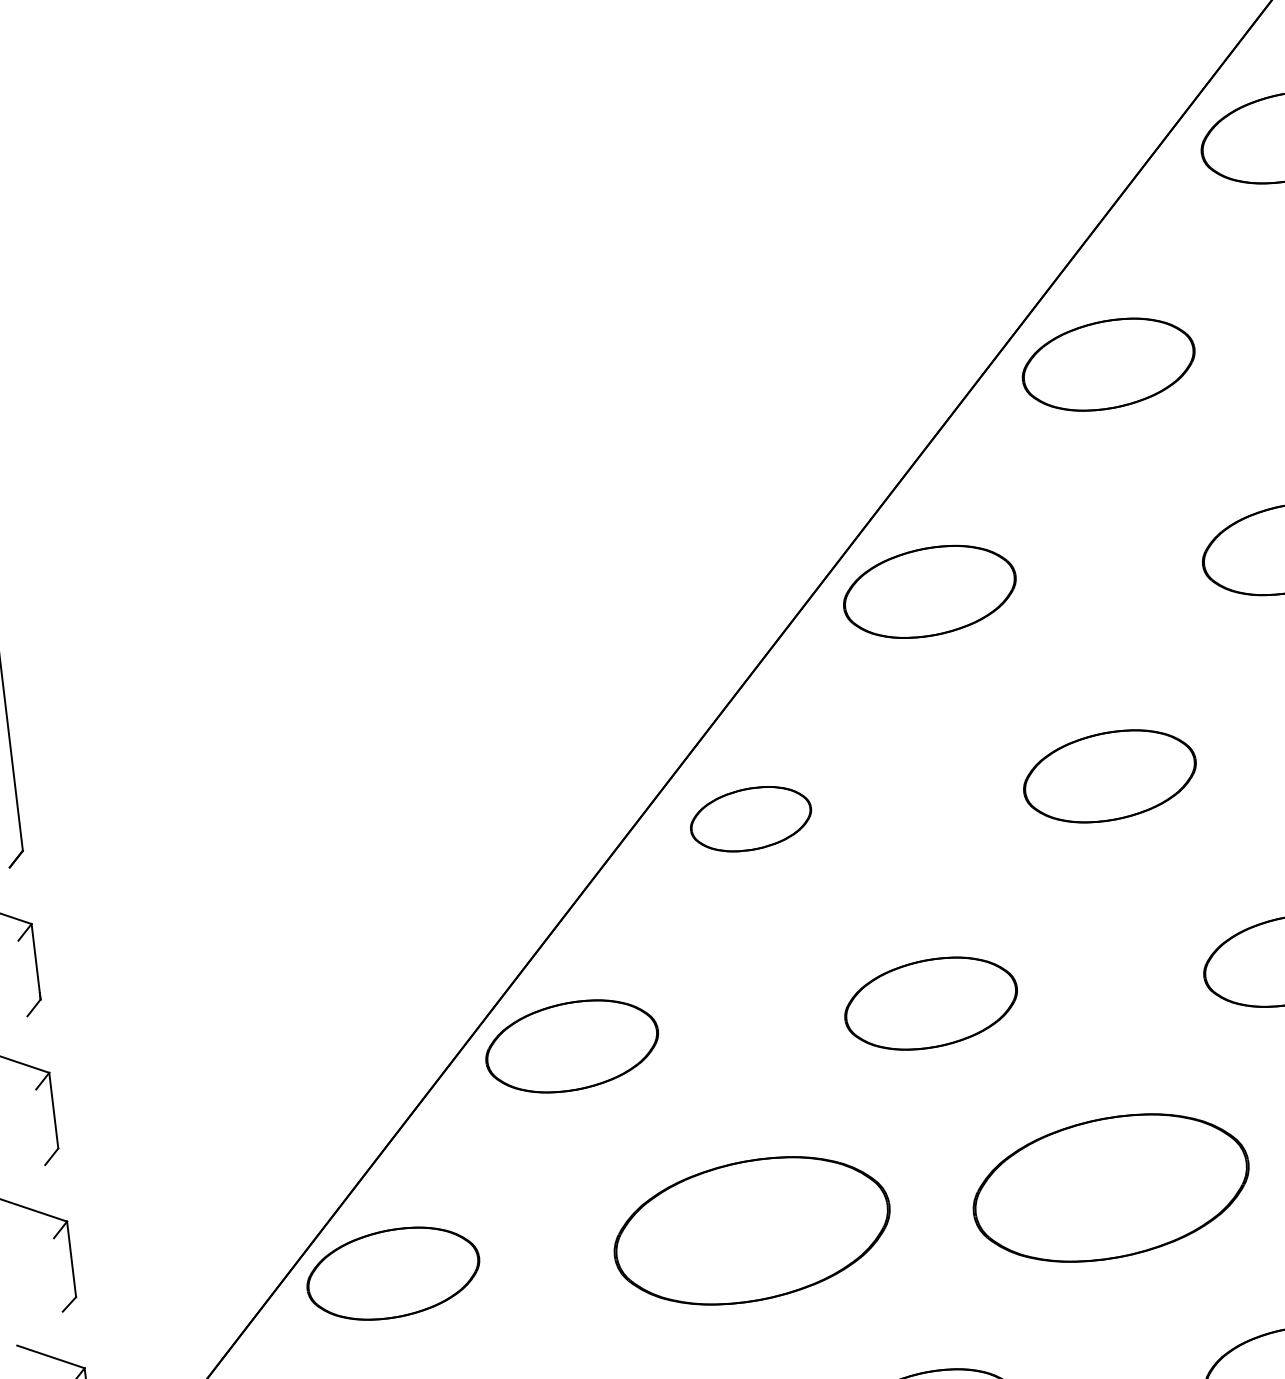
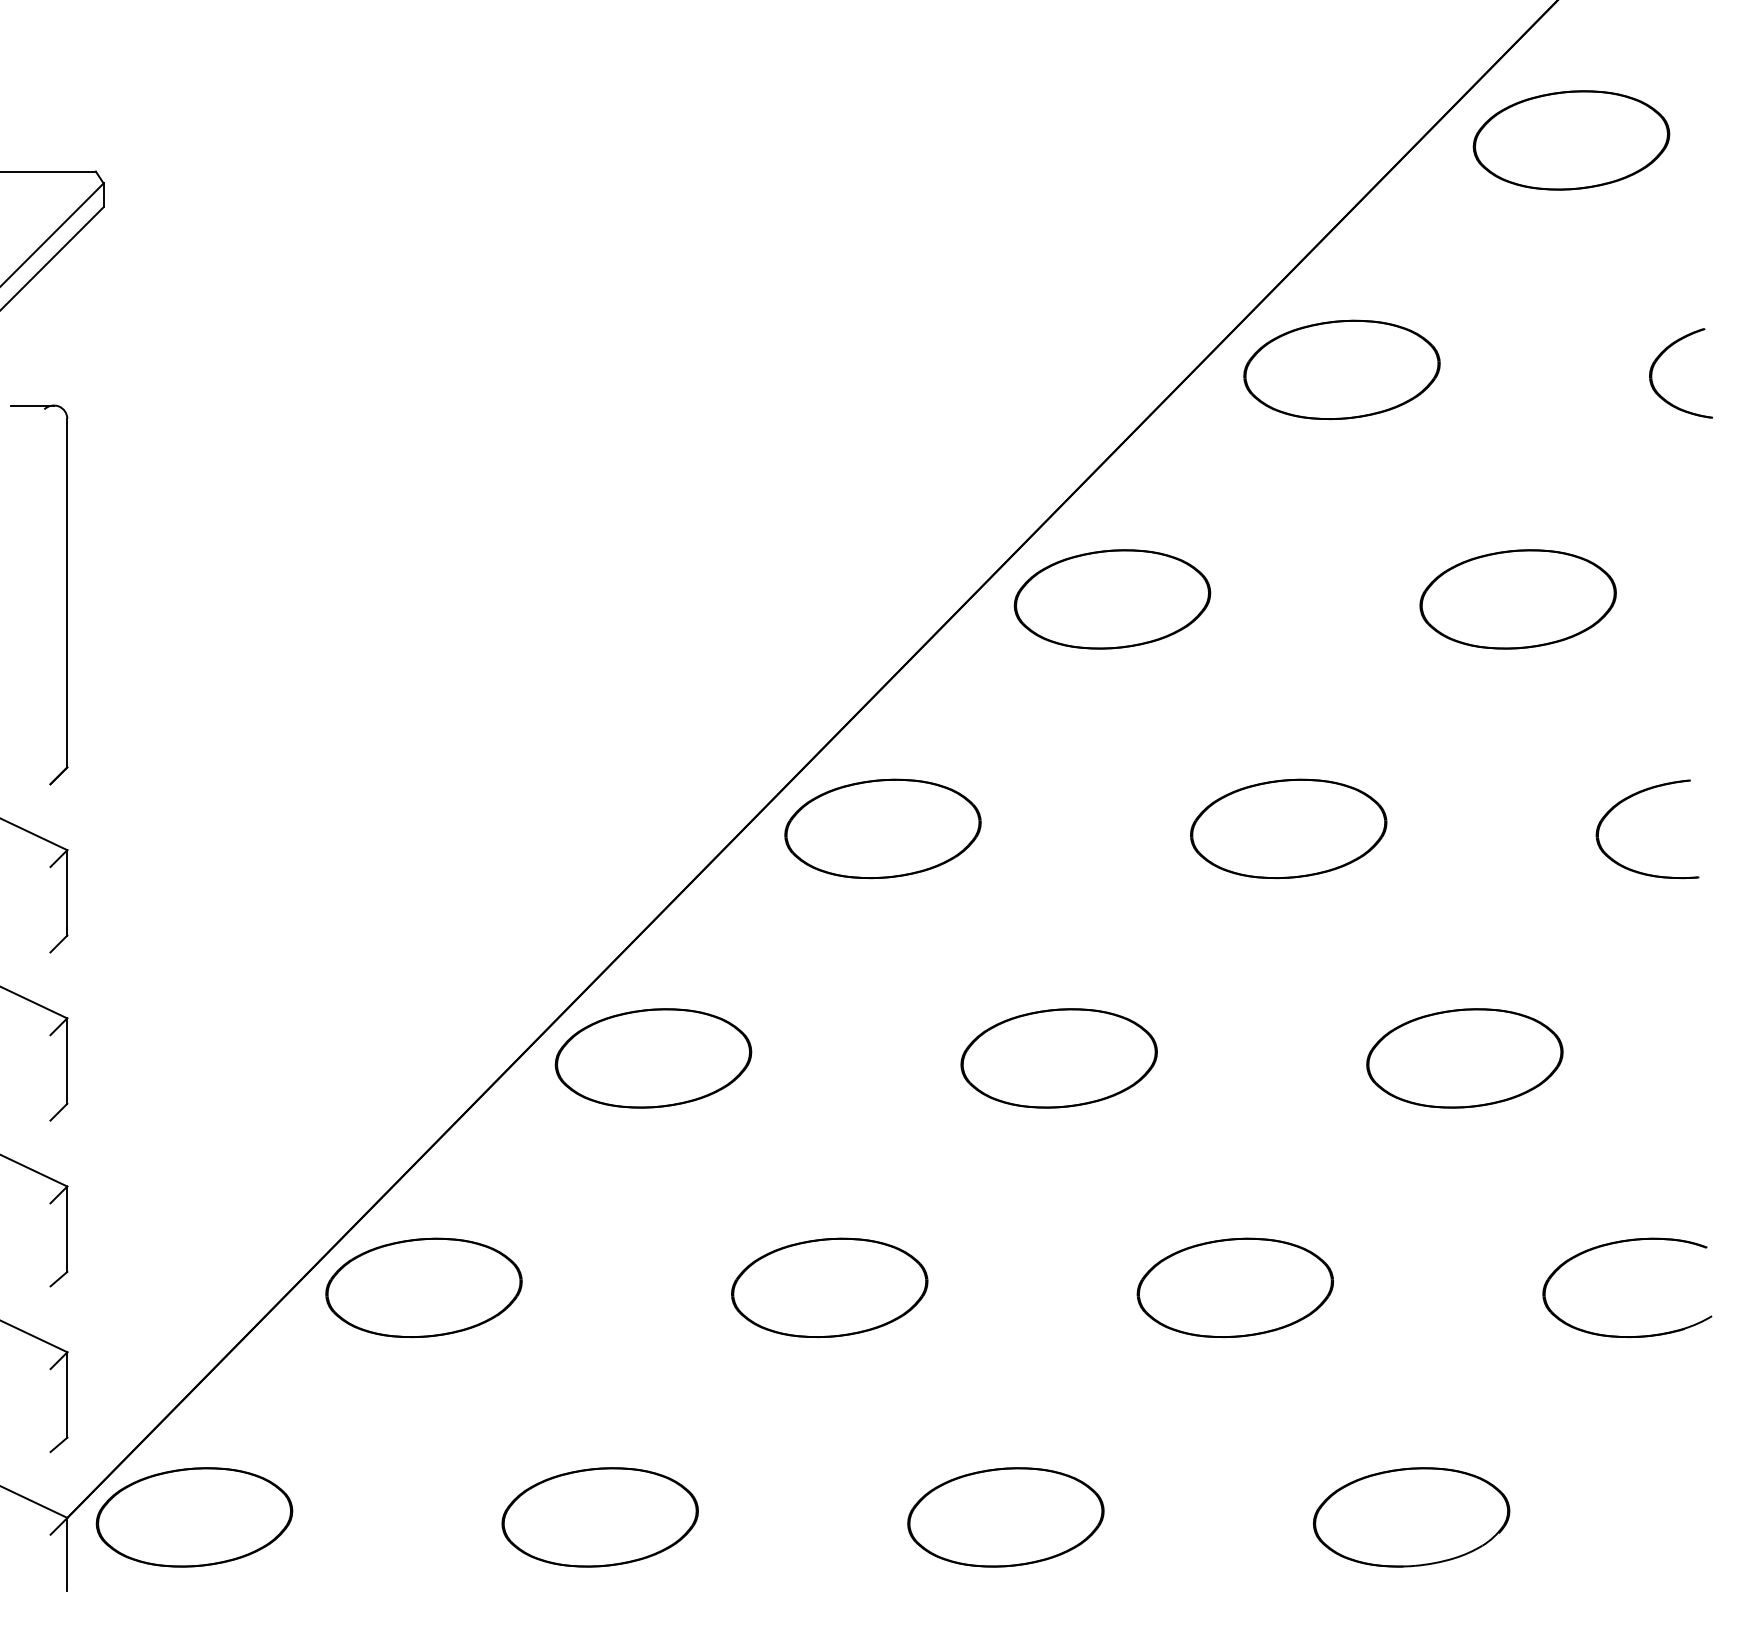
part: (750, 818) -> (882, 828), size x1.43
part: (1111, 1187) -> (1235, 1287), size x0.62
part: (752, 1230) -> (829, 1287), size x0.62

